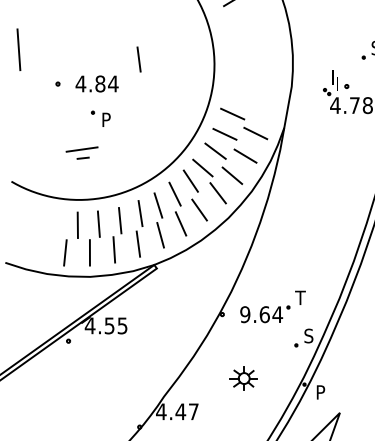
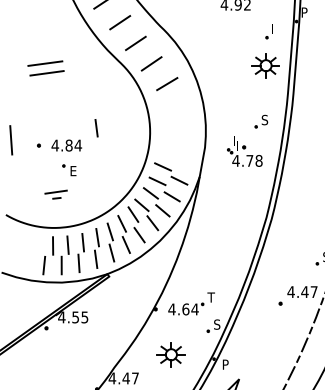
line: (19, 50) -> (11, 140), moved
text: (106, 120) -> (73, 171), P -> E
text: (244, 314) -> (171, 309), 9.64 -> 4.64
part: (243, 378) -> (170, 354), size x1.43

